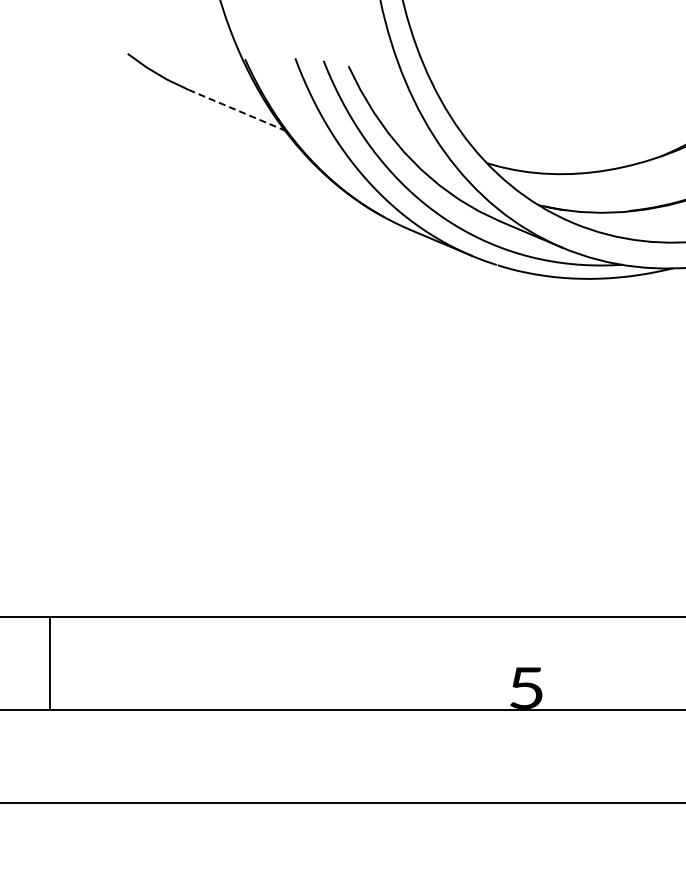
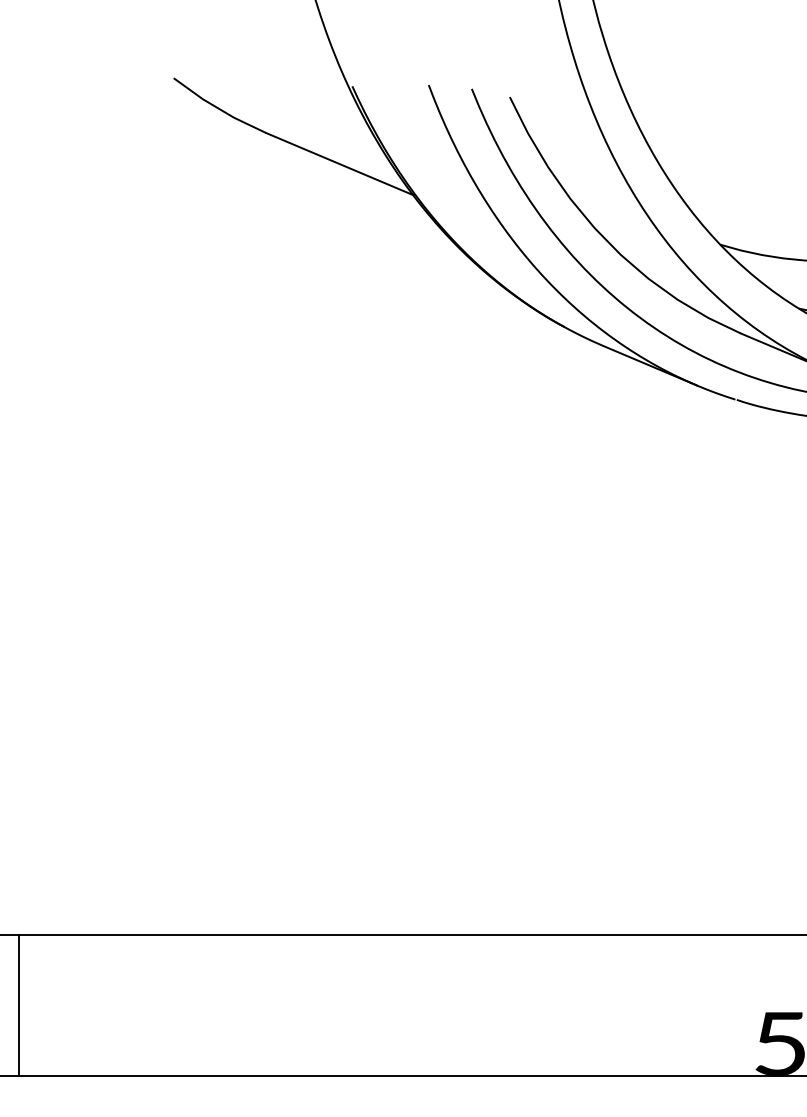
line: (237, 110) -> (340, 164), dashed -> solid
line: (49, 662) -> (18, 1004), moved

